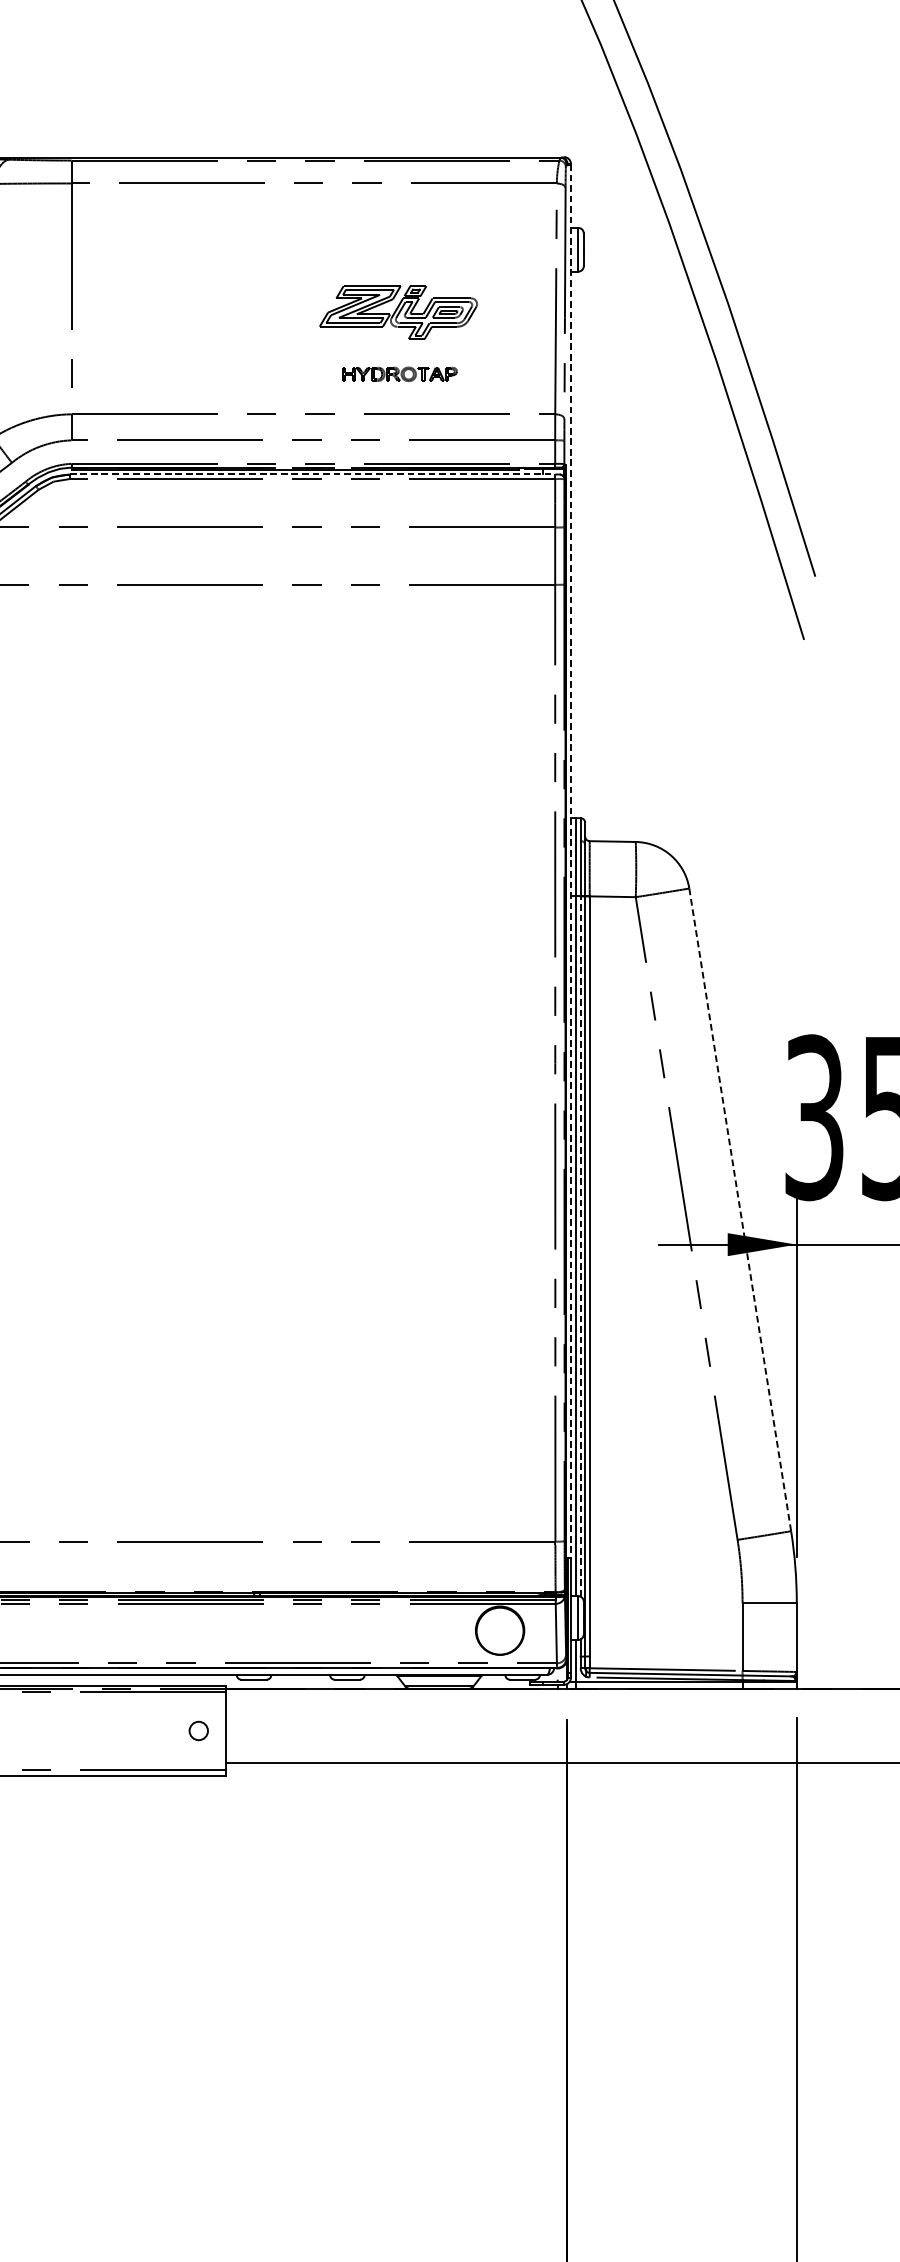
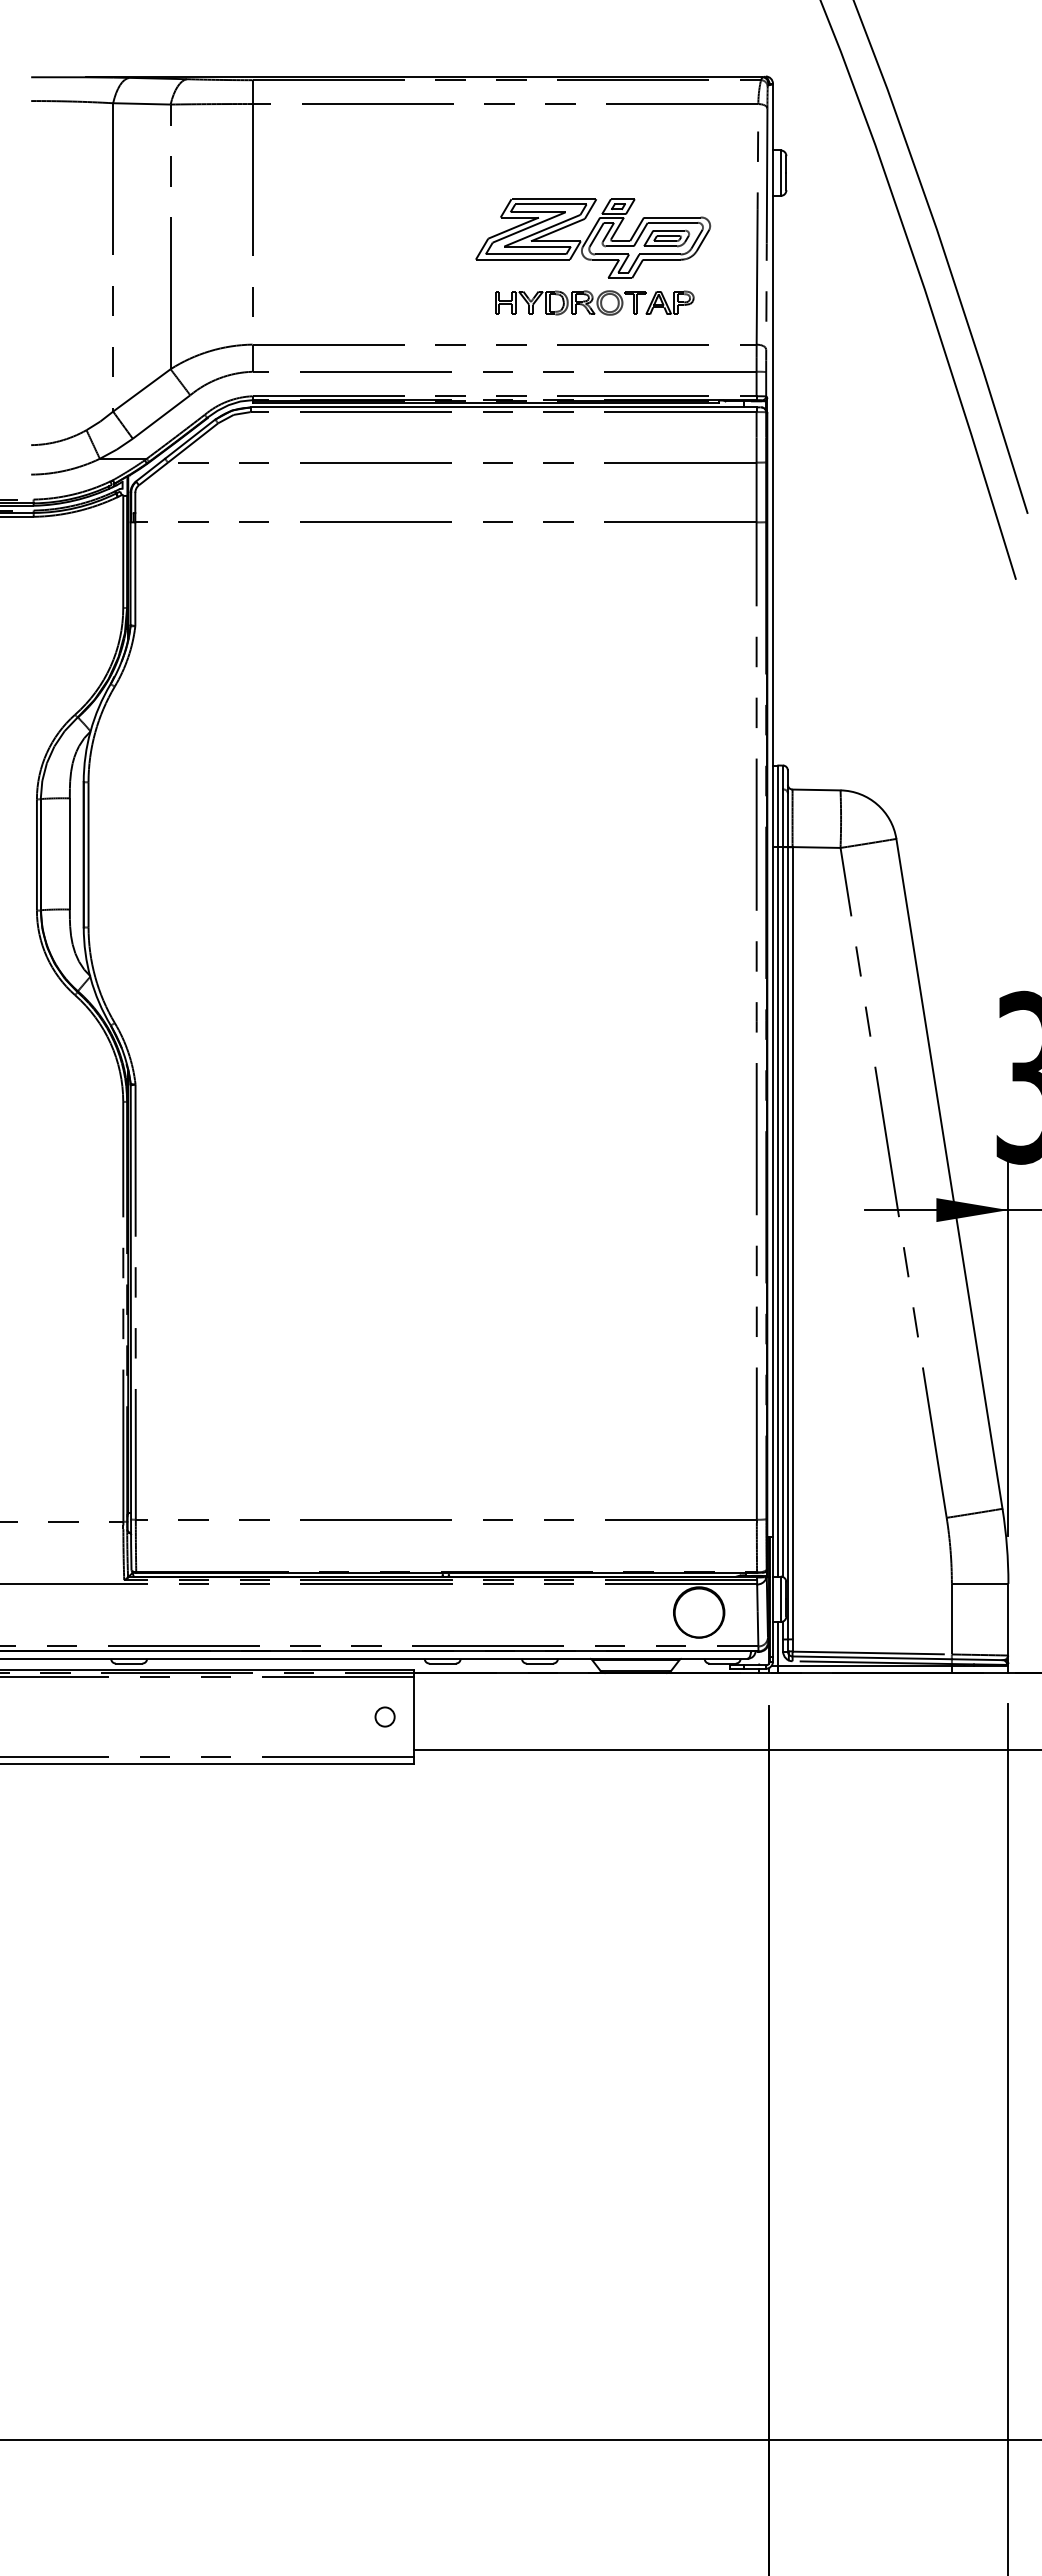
part: (398, 312) -> (593, 238), size x1.43
part: (399, 373) -> (594, 302), size x1.67
line: (312, 474) -> (503, 407), dashed -> solid
line: (571, 861) -> (773, 810), dashed -> solid
line: (740, 1210) -> (949, 1174), dashed -> solid
line: (581, 1245) -> (783, 1211), dashed -> solid

